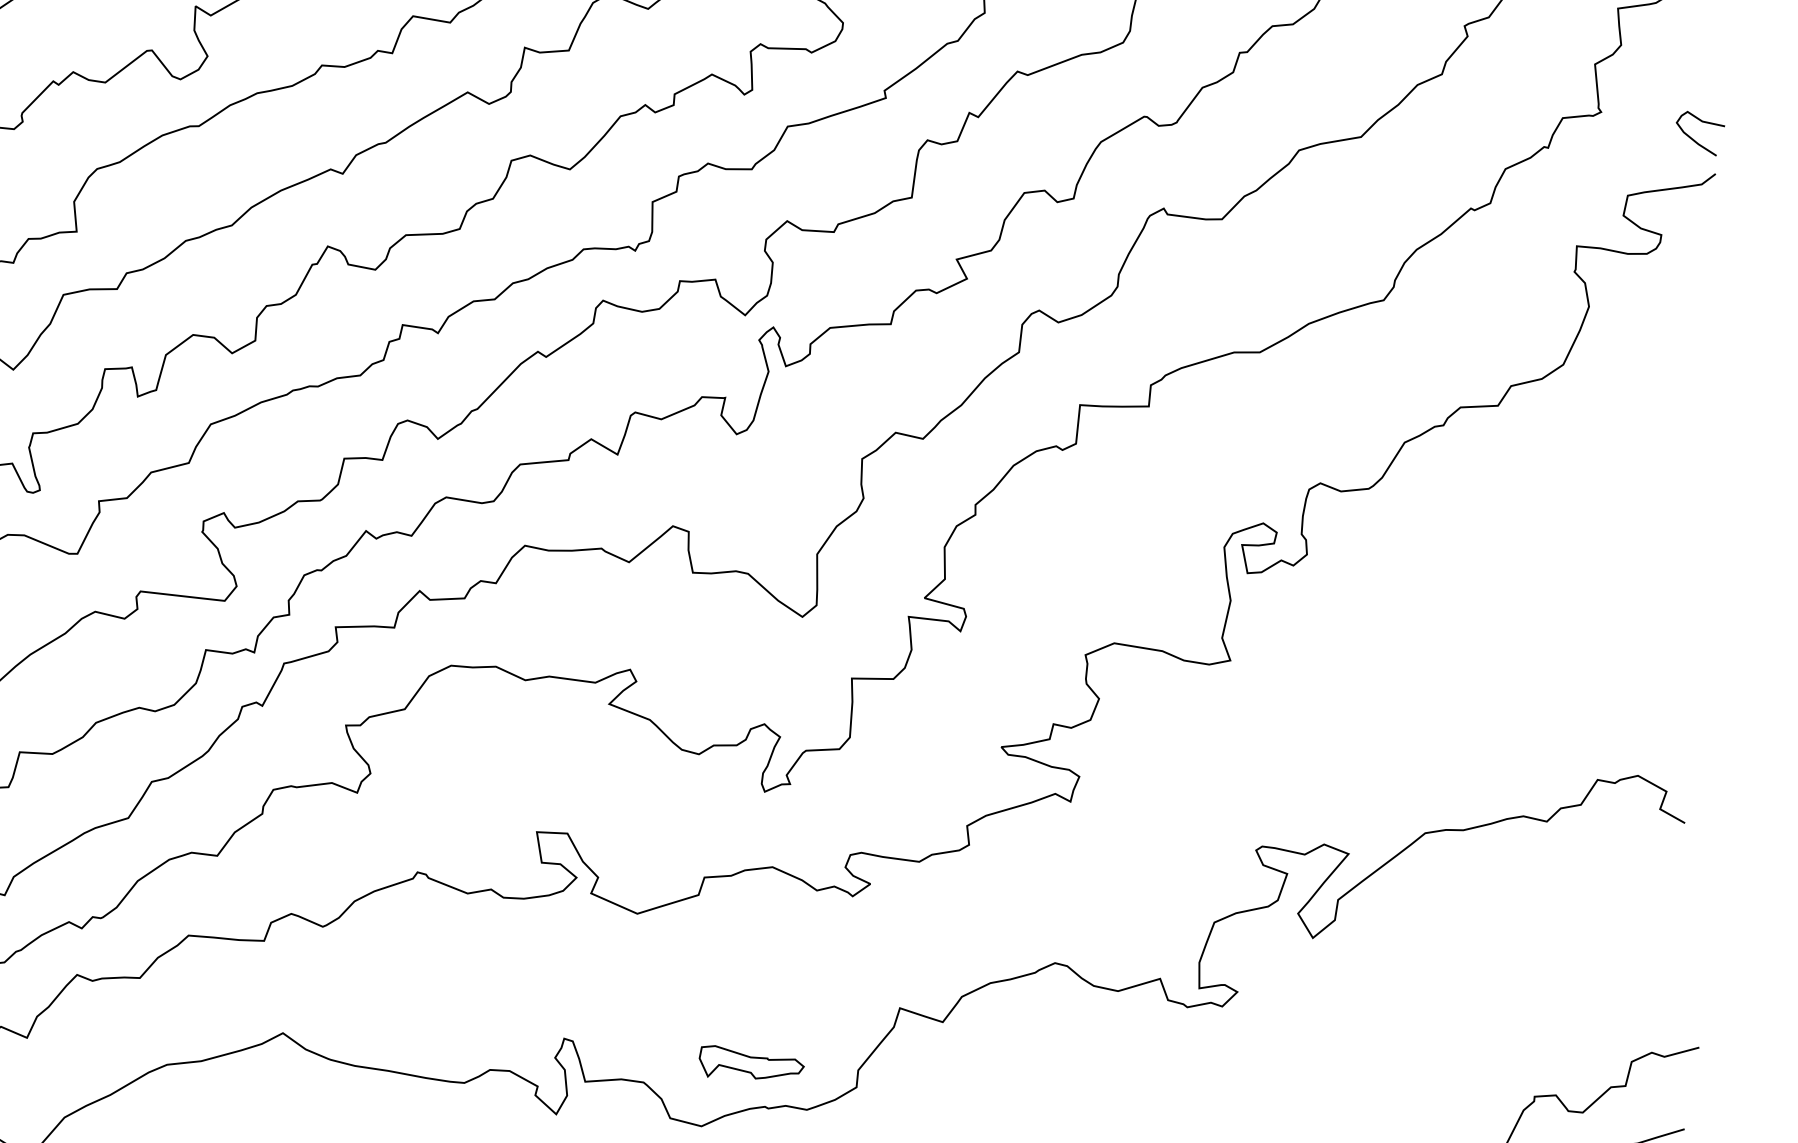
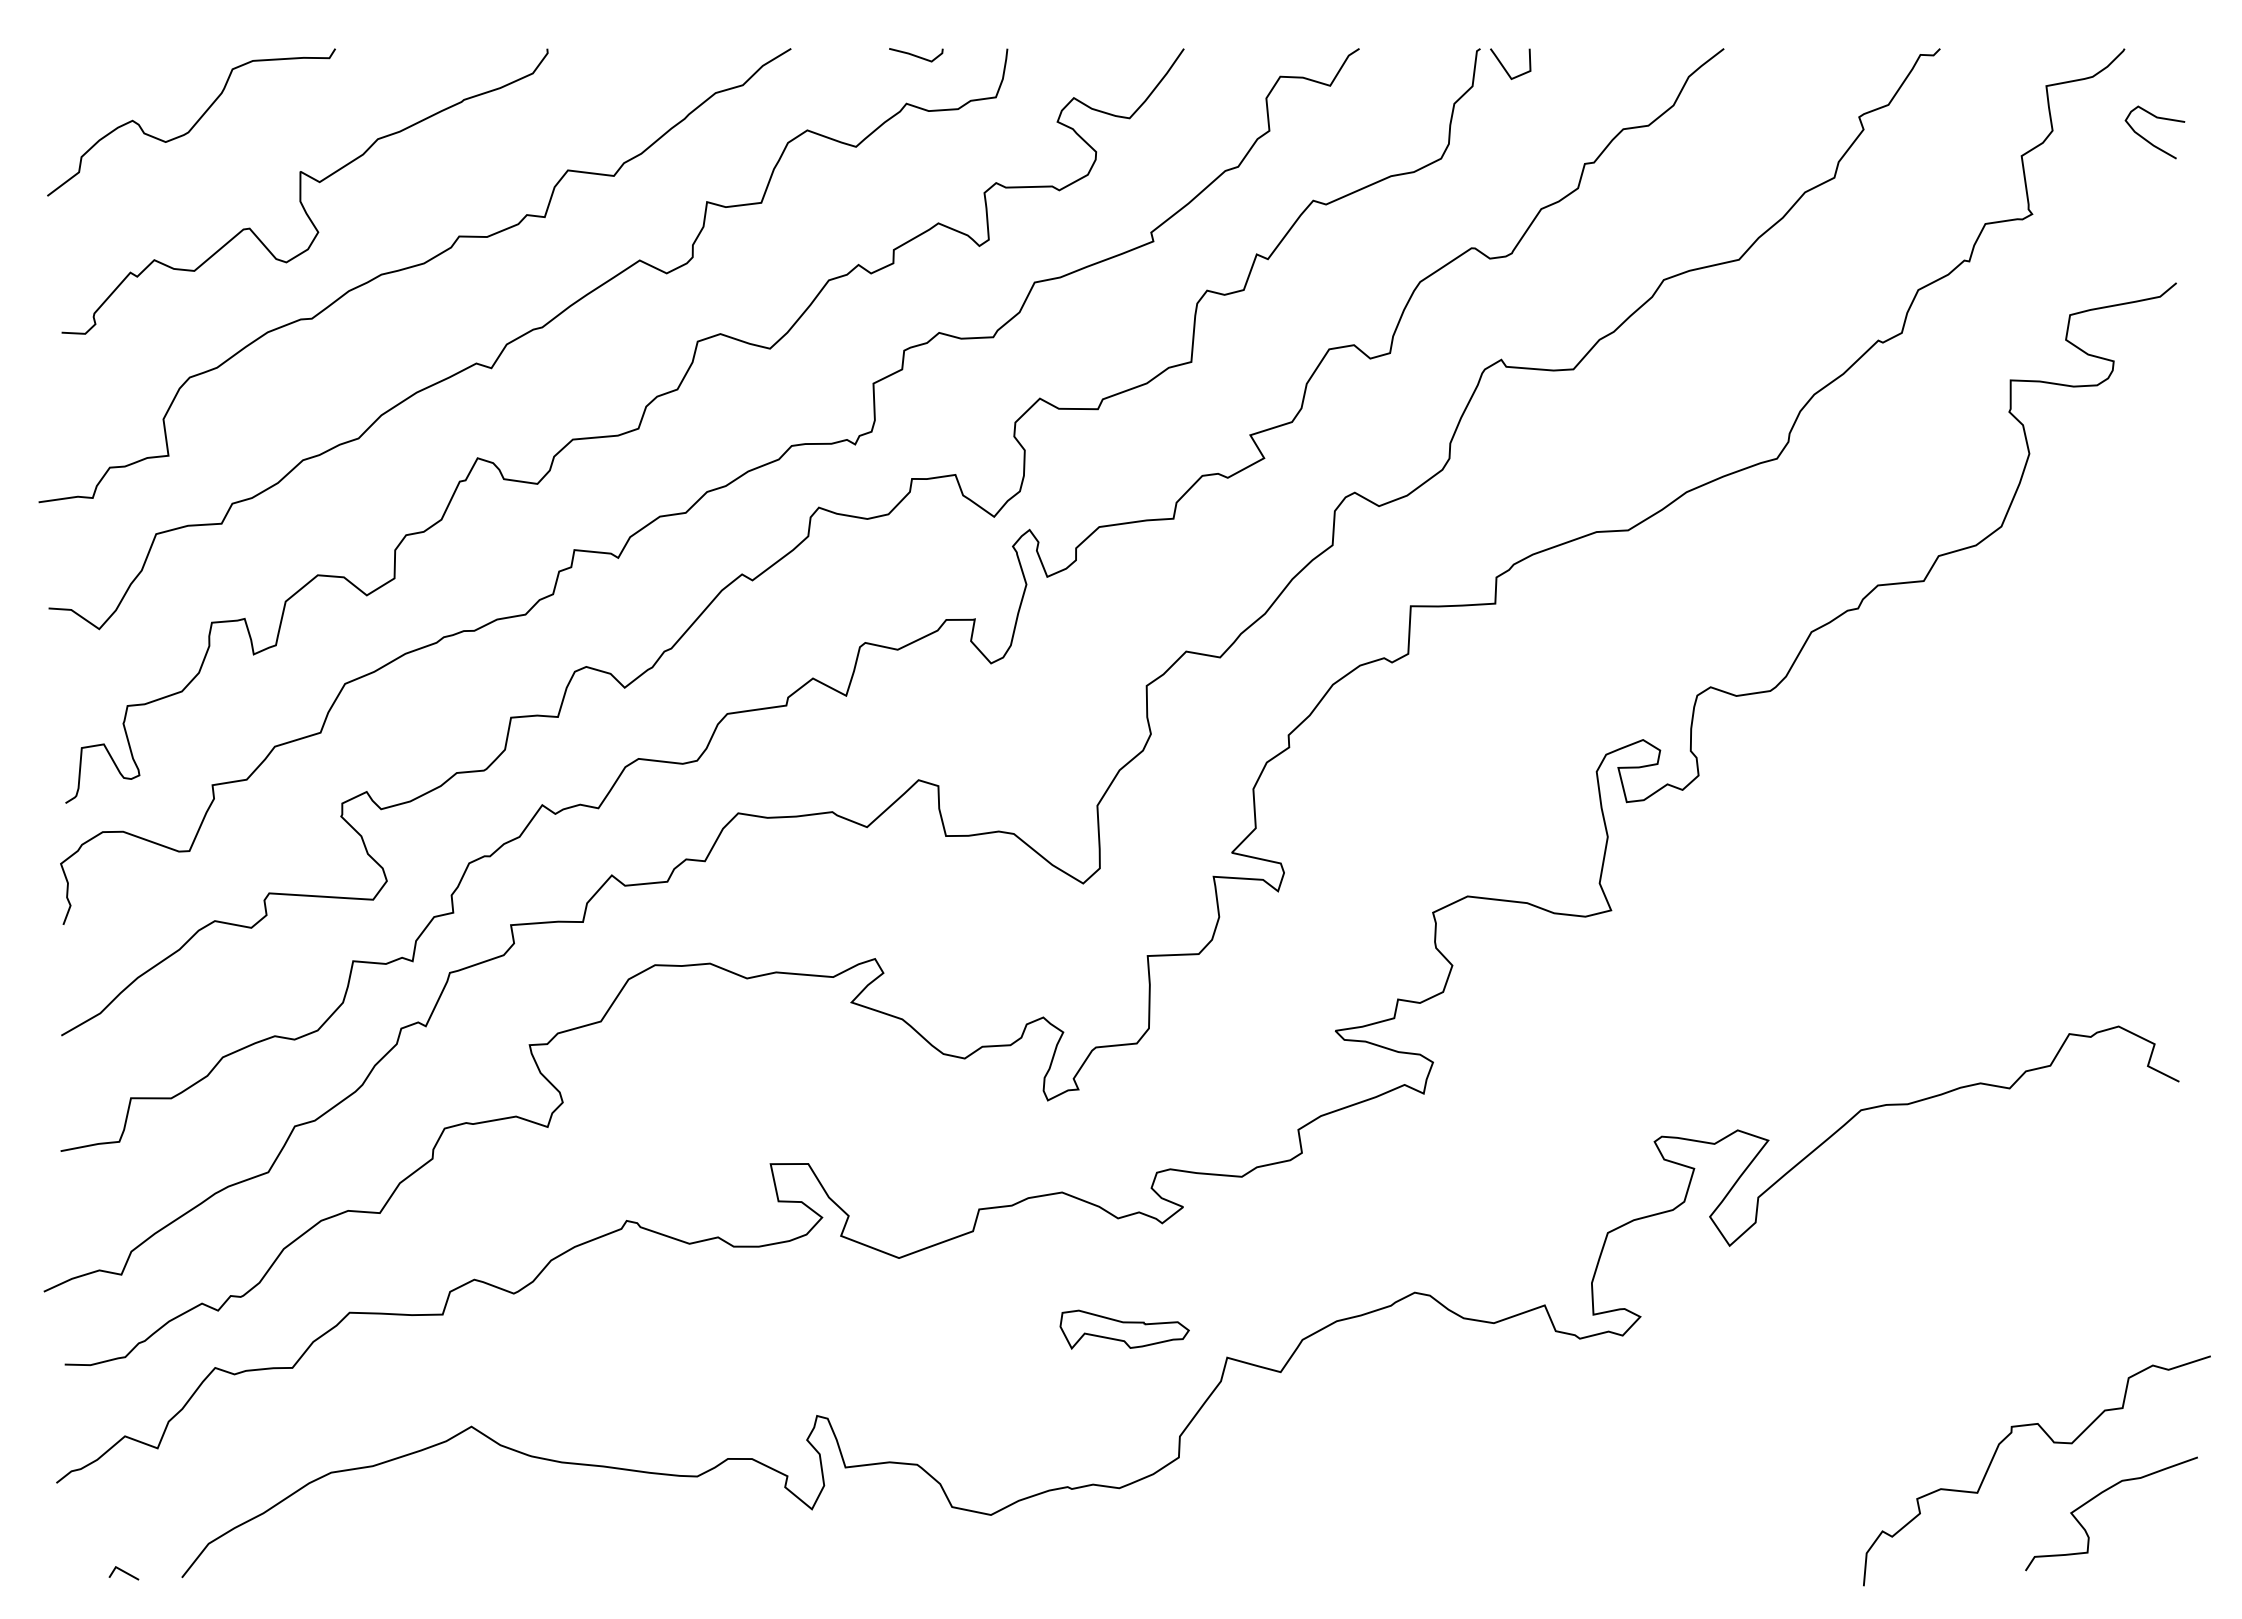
curve: (1694, 139) -> (2148, 140), moved
part: (751, 1063) -> (1124, 1329), moved

